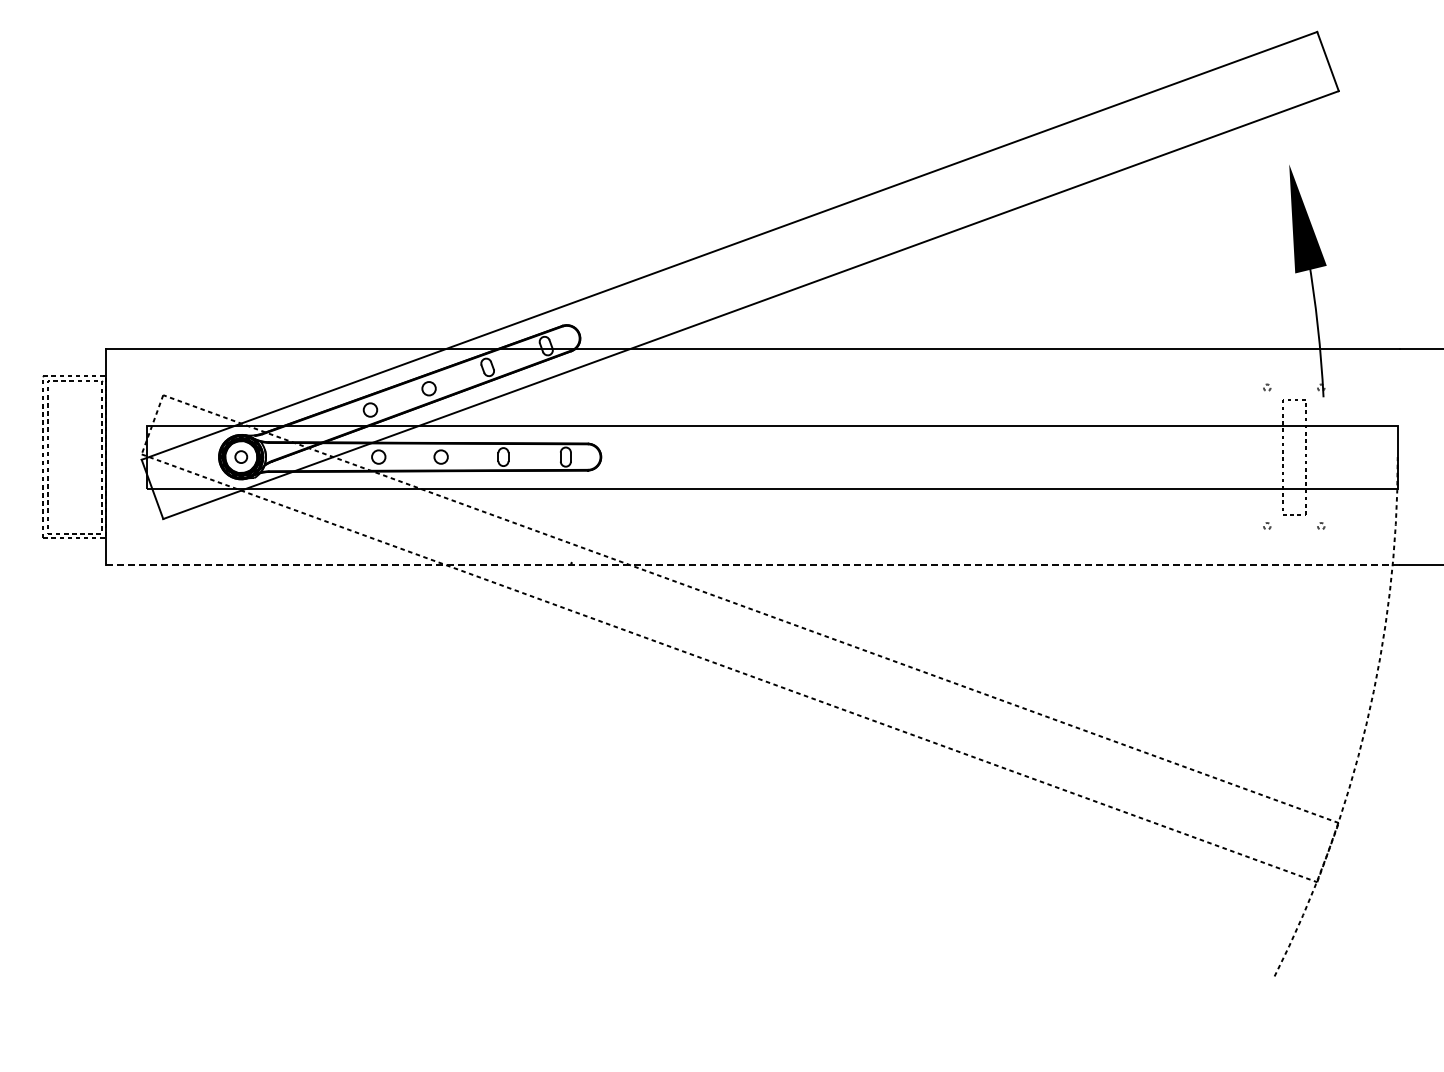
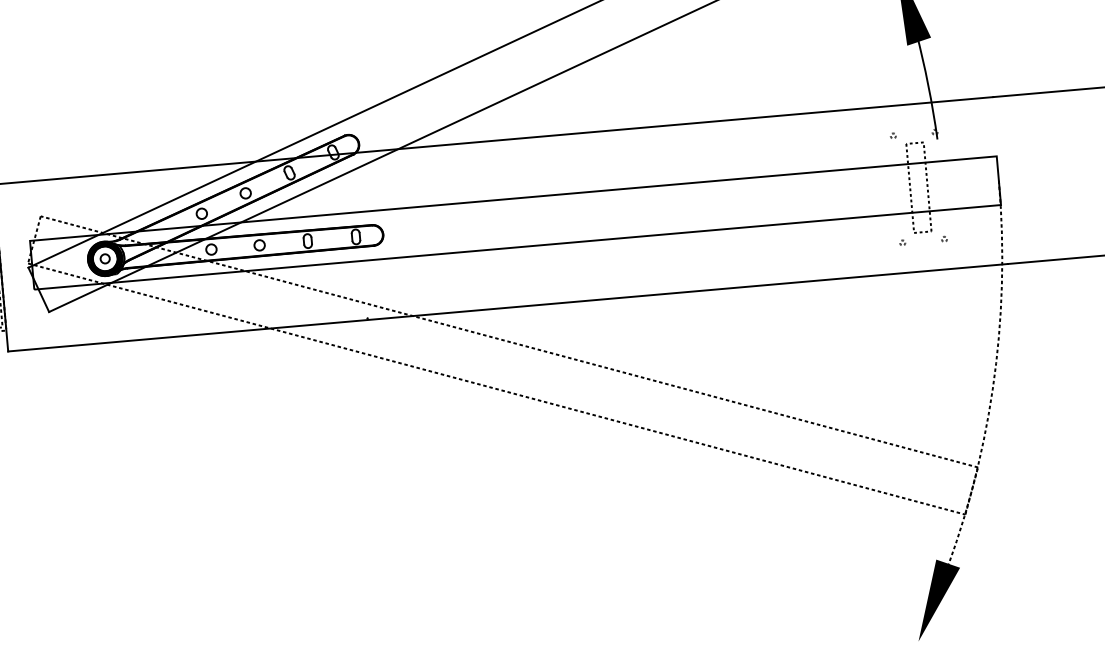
line: (753, 565) -> (508, 308), dashed -> solid
fill: (1273, 988) -> (938, 599), added

